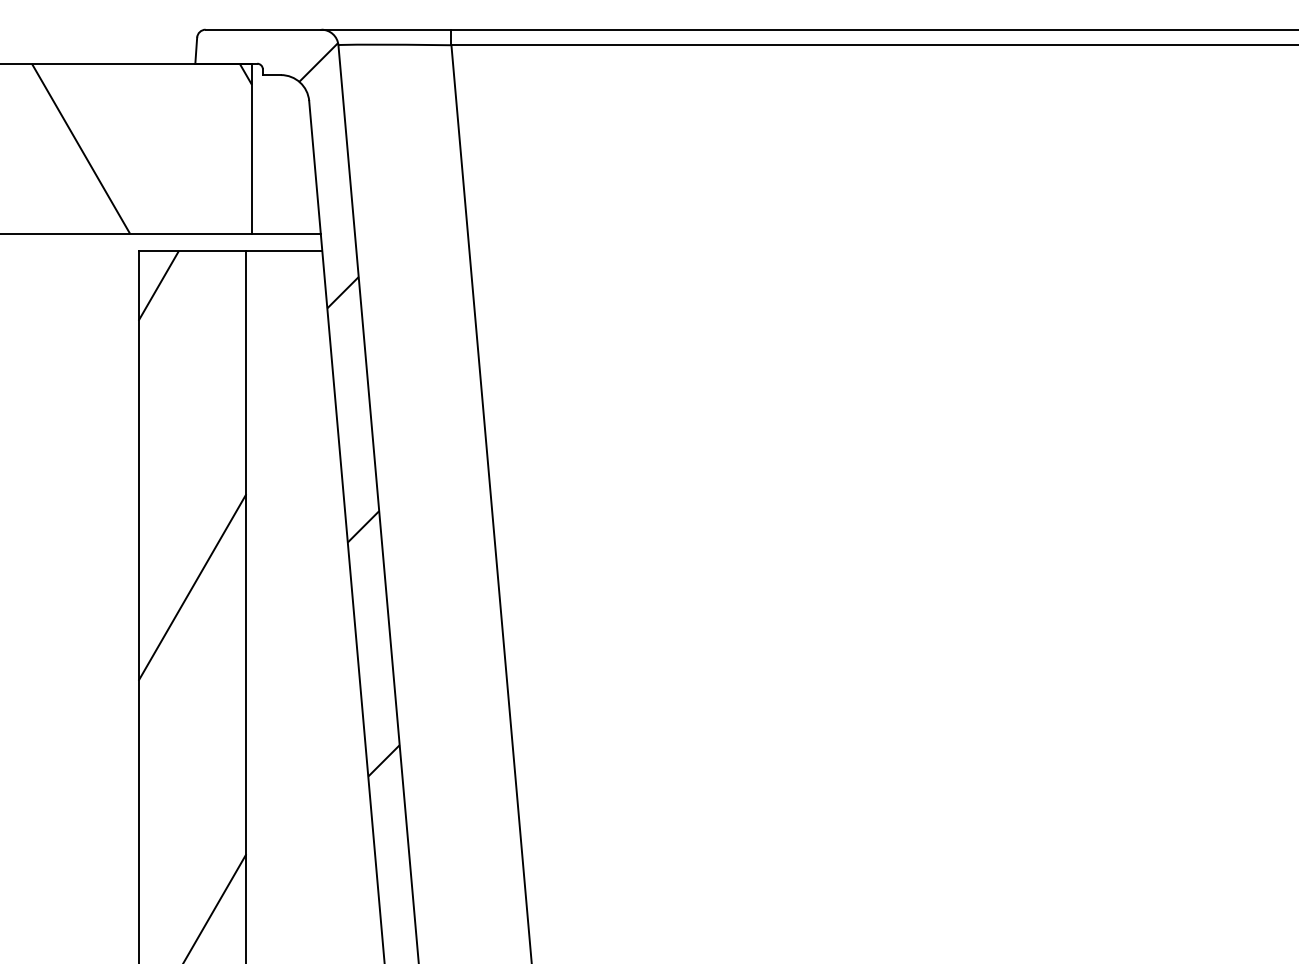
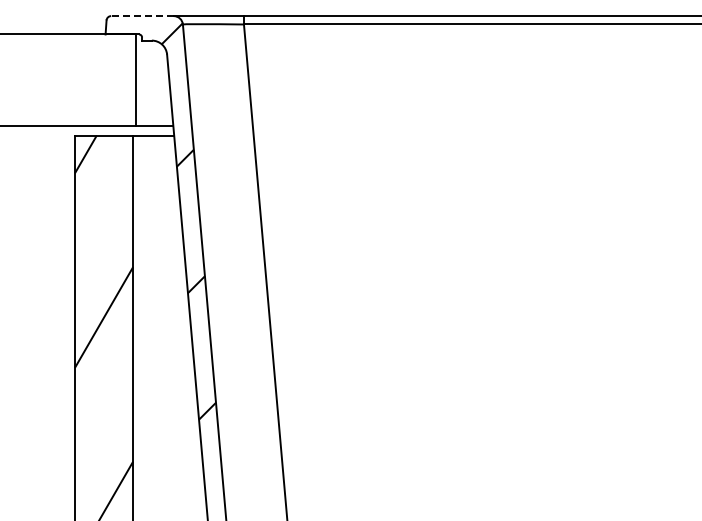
line: (261, 30) -> (141, 16), solid -> dashed
hatch: (141, 148) -> (76, 80), removed

